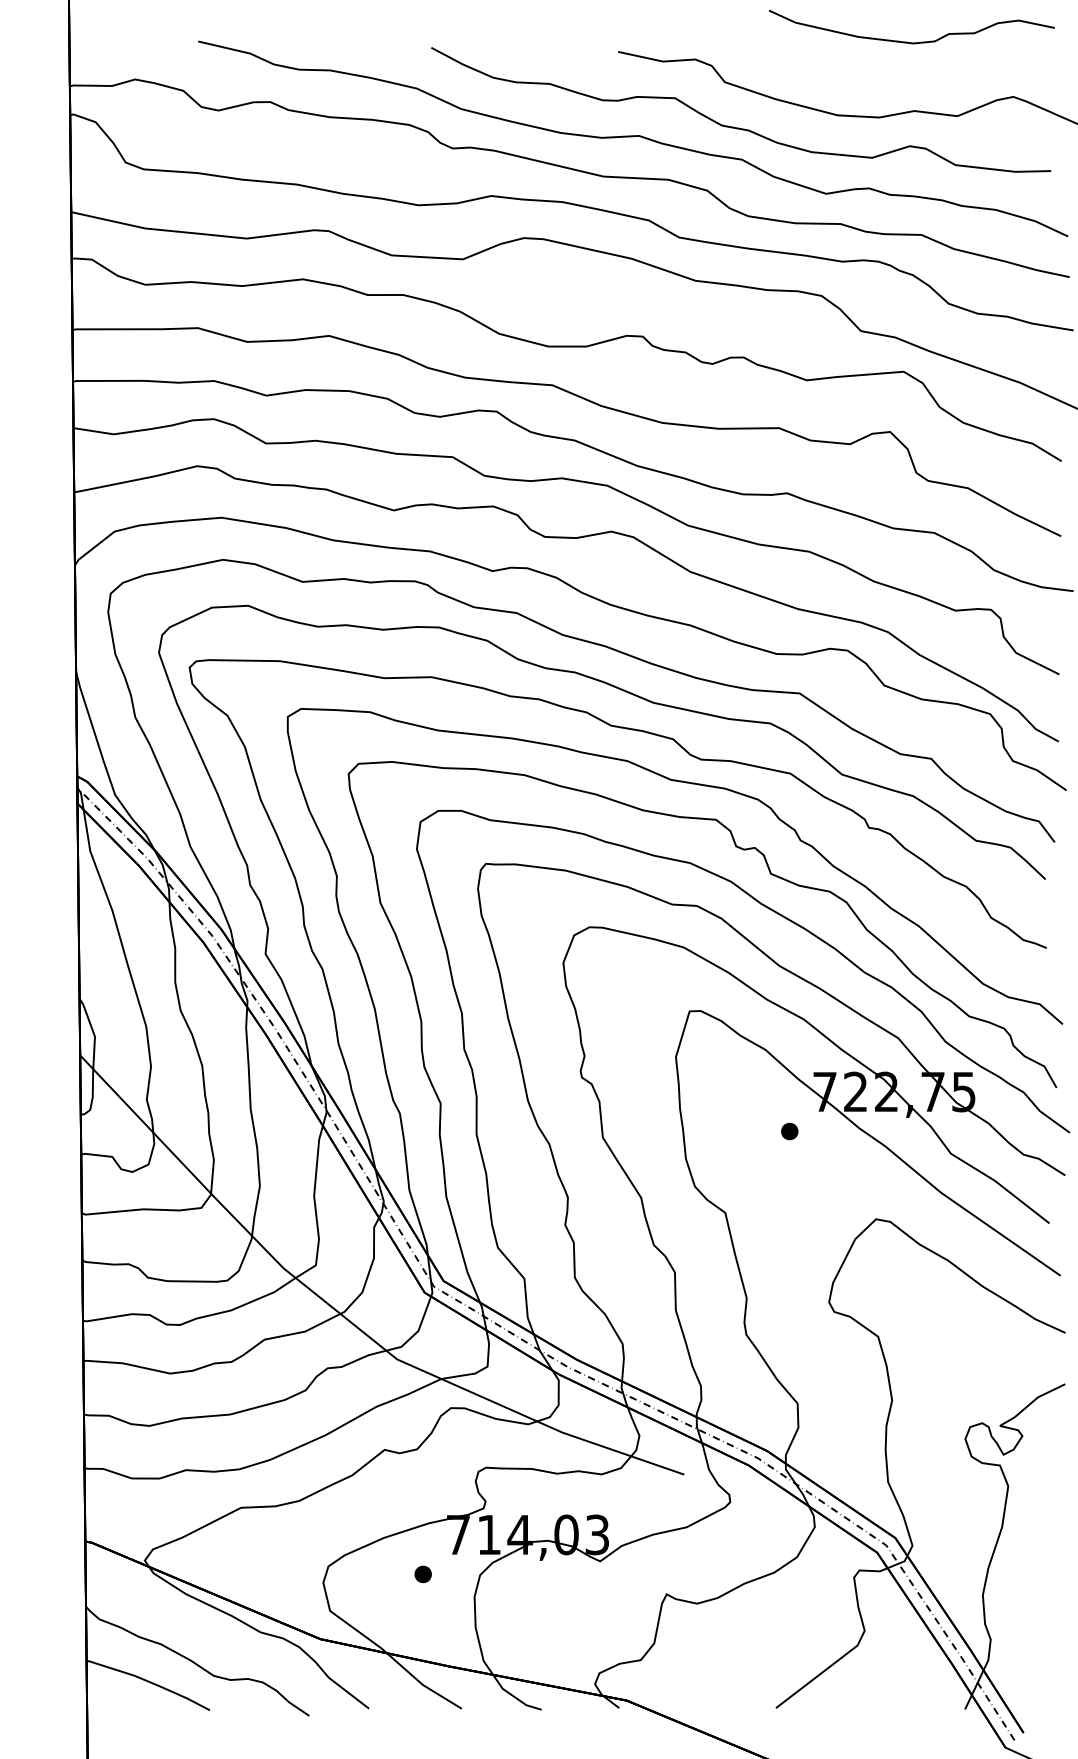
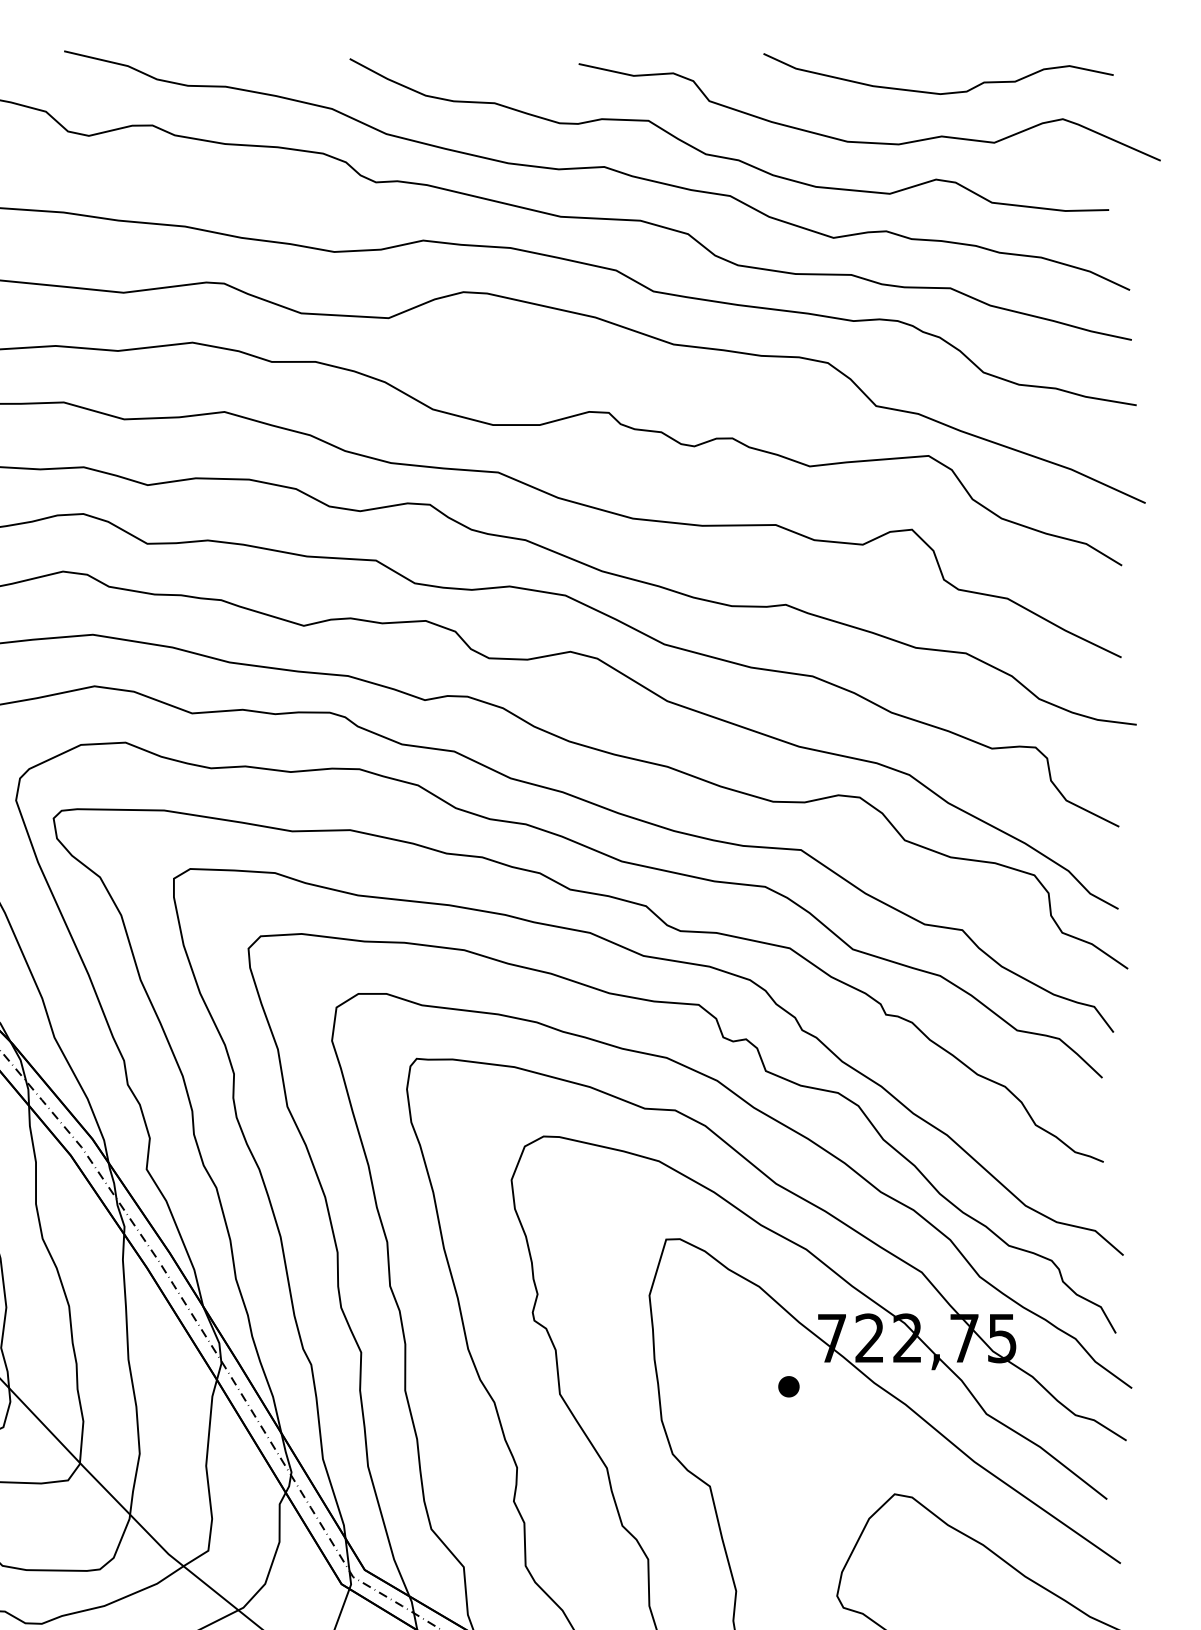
curve: (907, 41) -> (933, 91), moved

